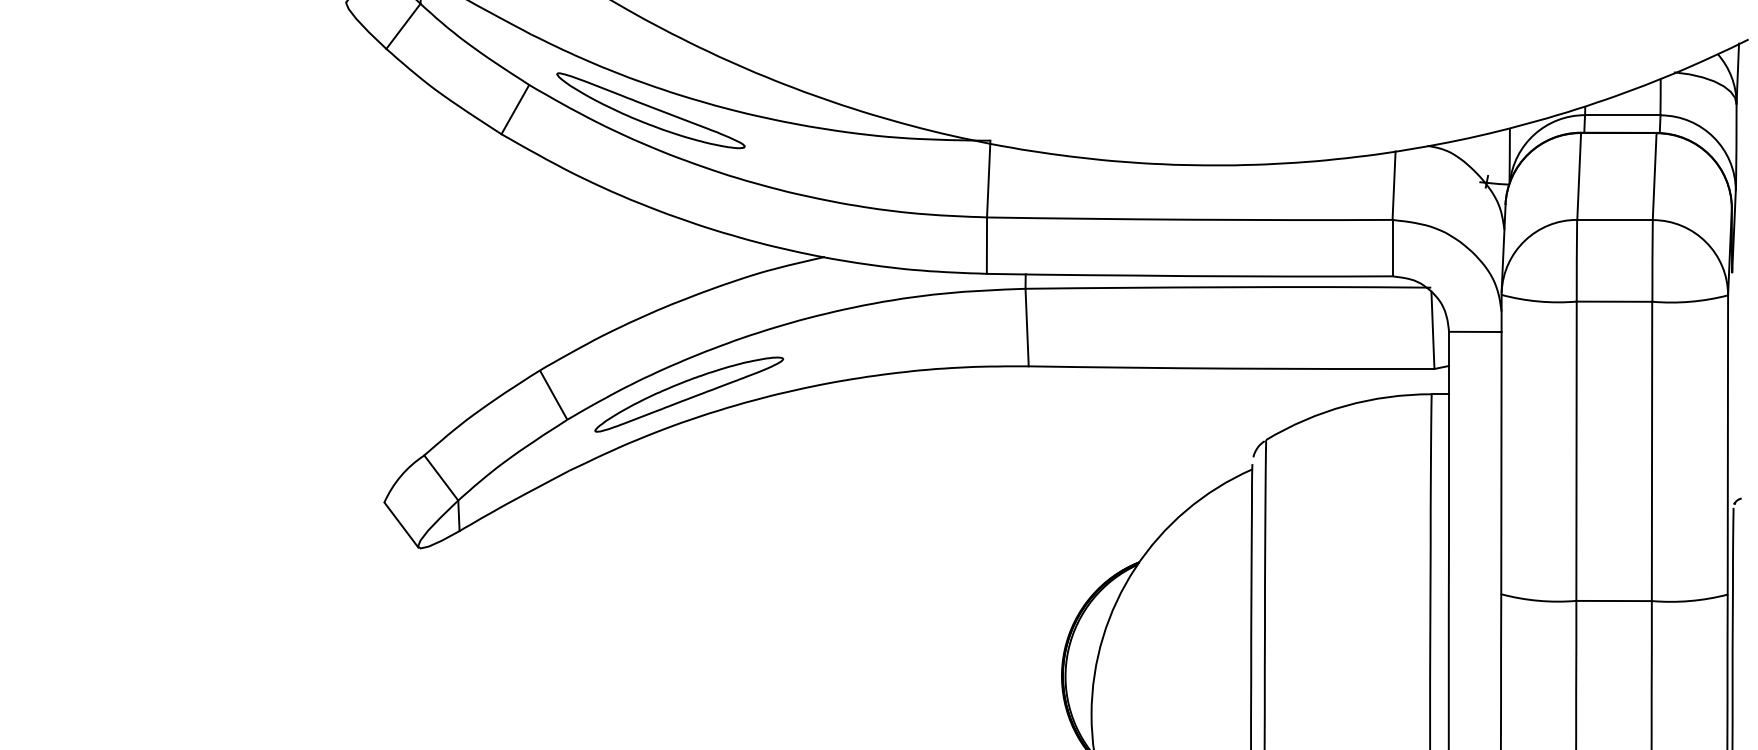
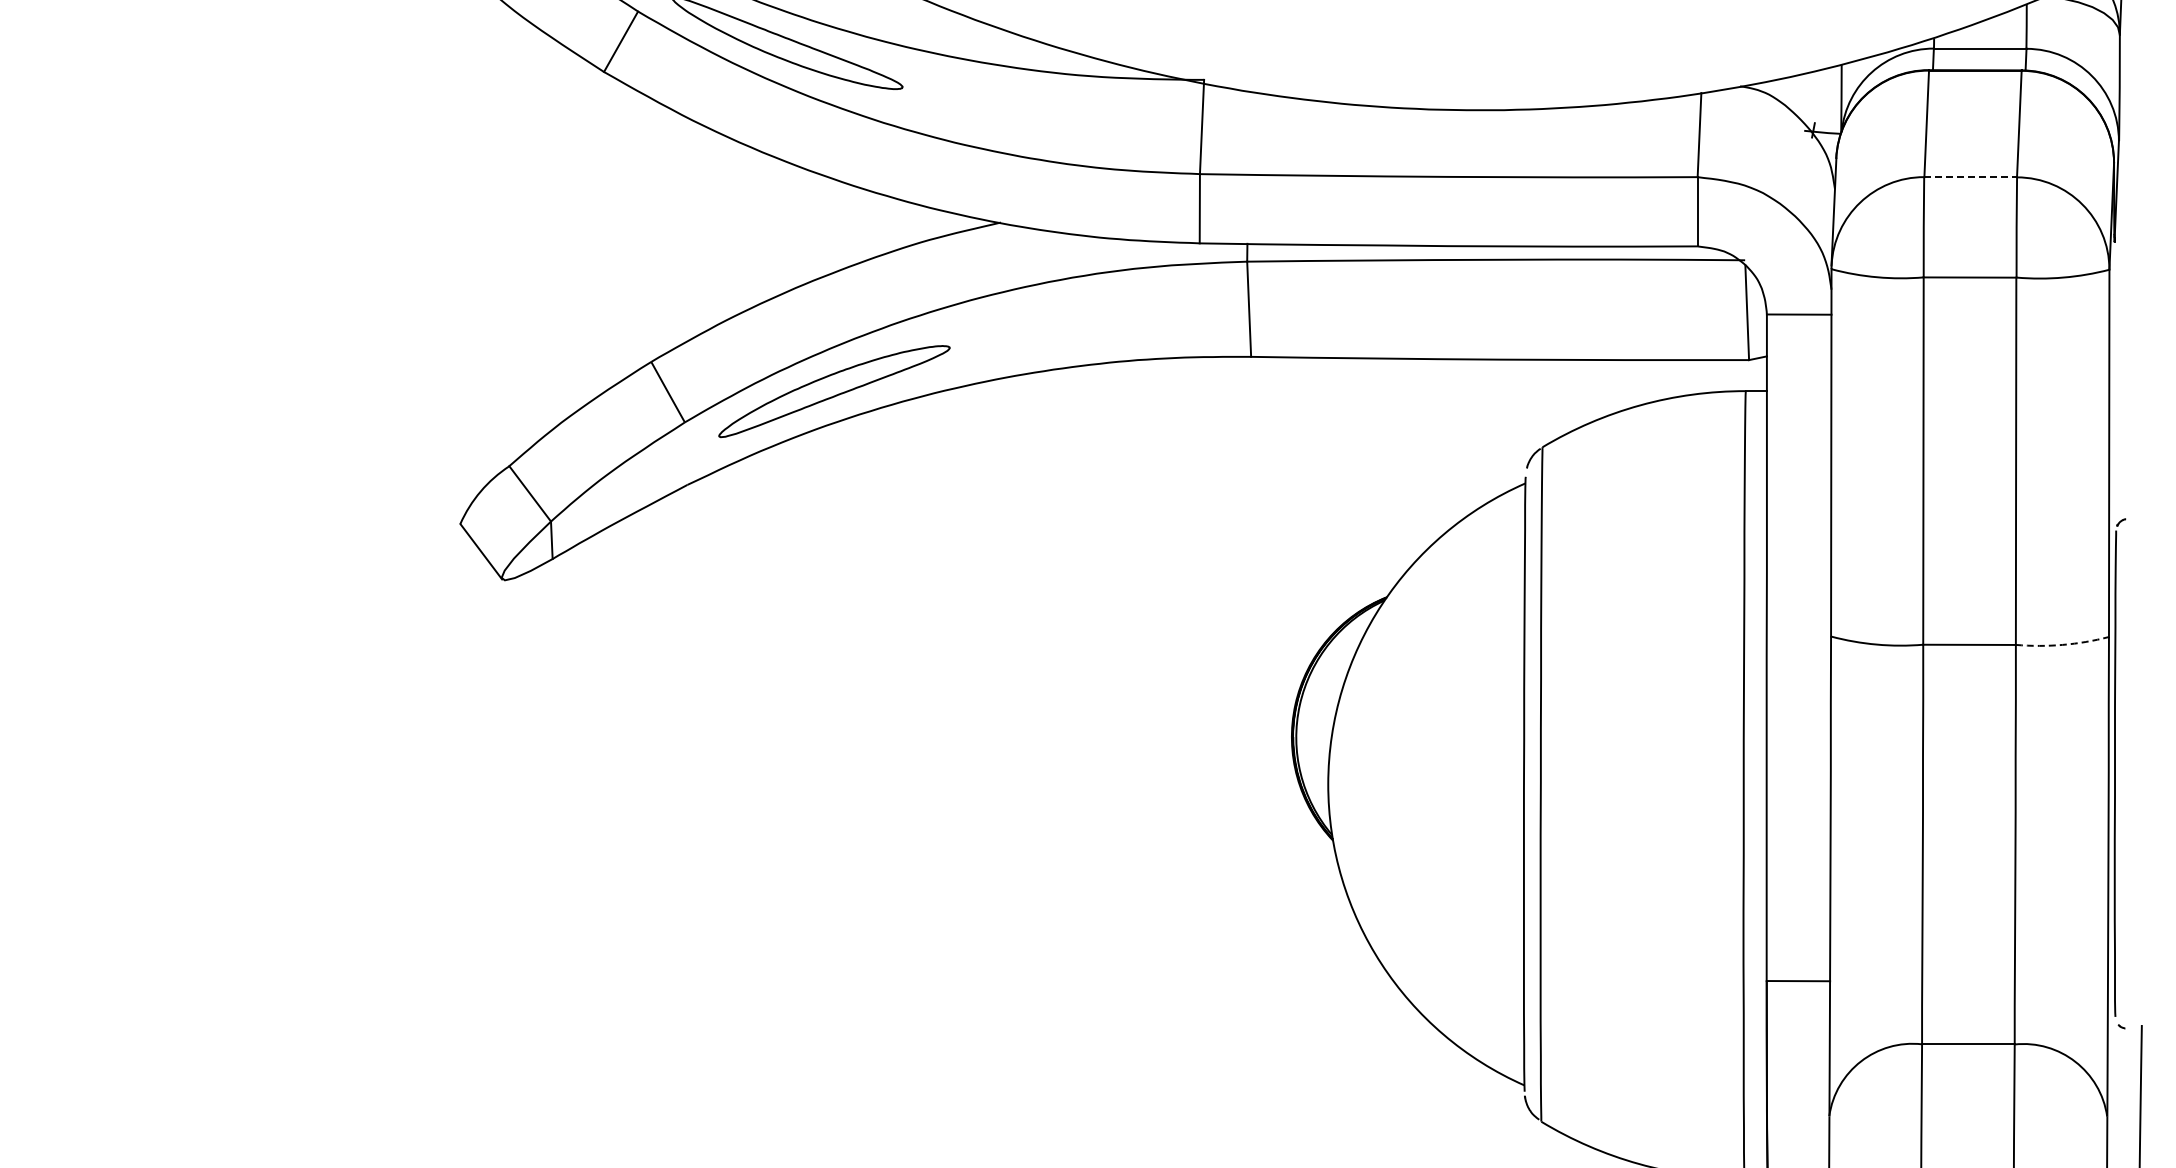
line: (1615, 220) -> (1971, 177), solid -> dashed
arc: (1689, 600) -> (2062, 644), solid -> dashed

